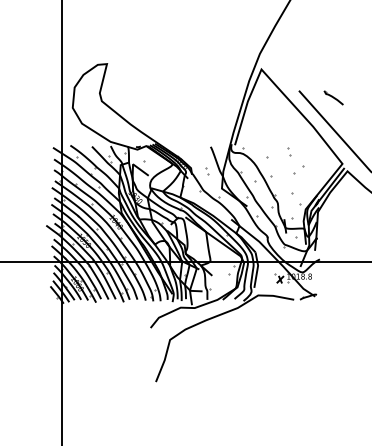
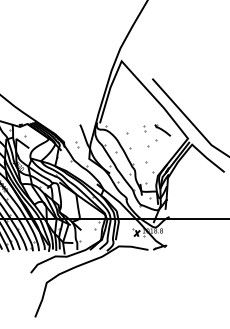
part: (333, 97) -> (162, 130), moved

